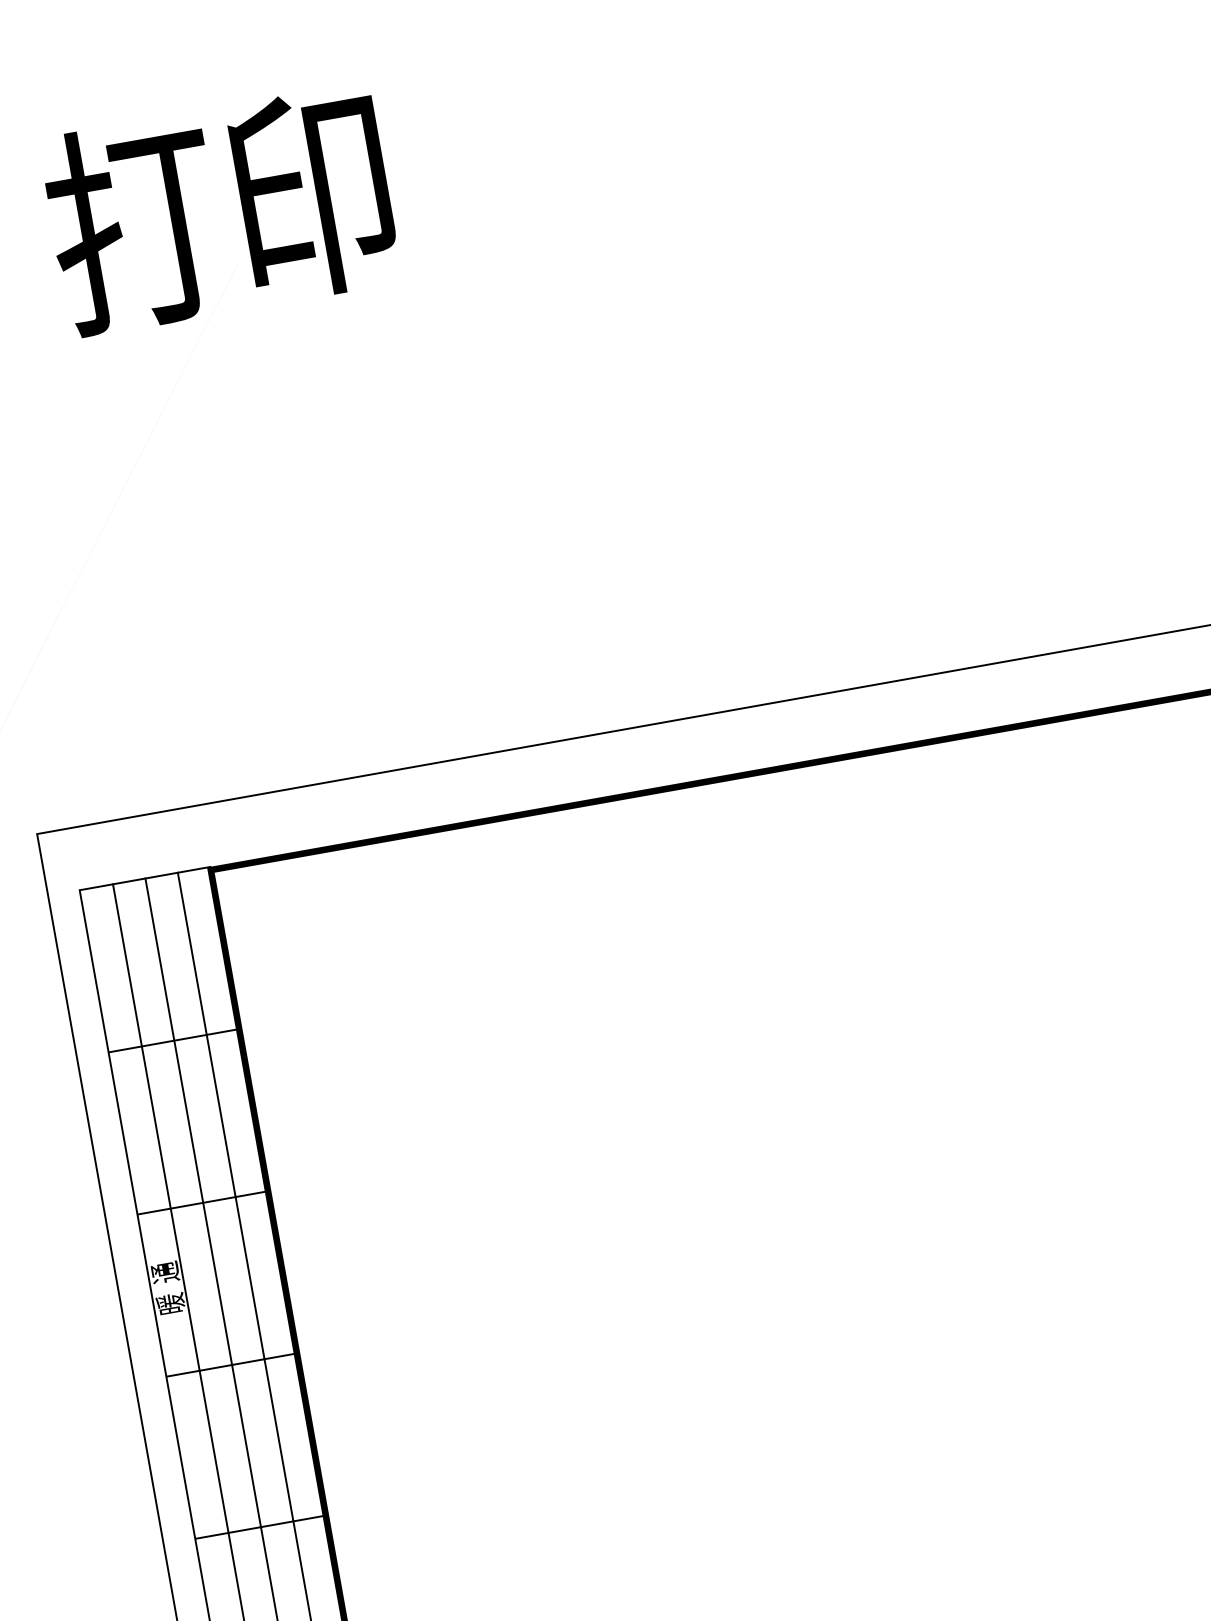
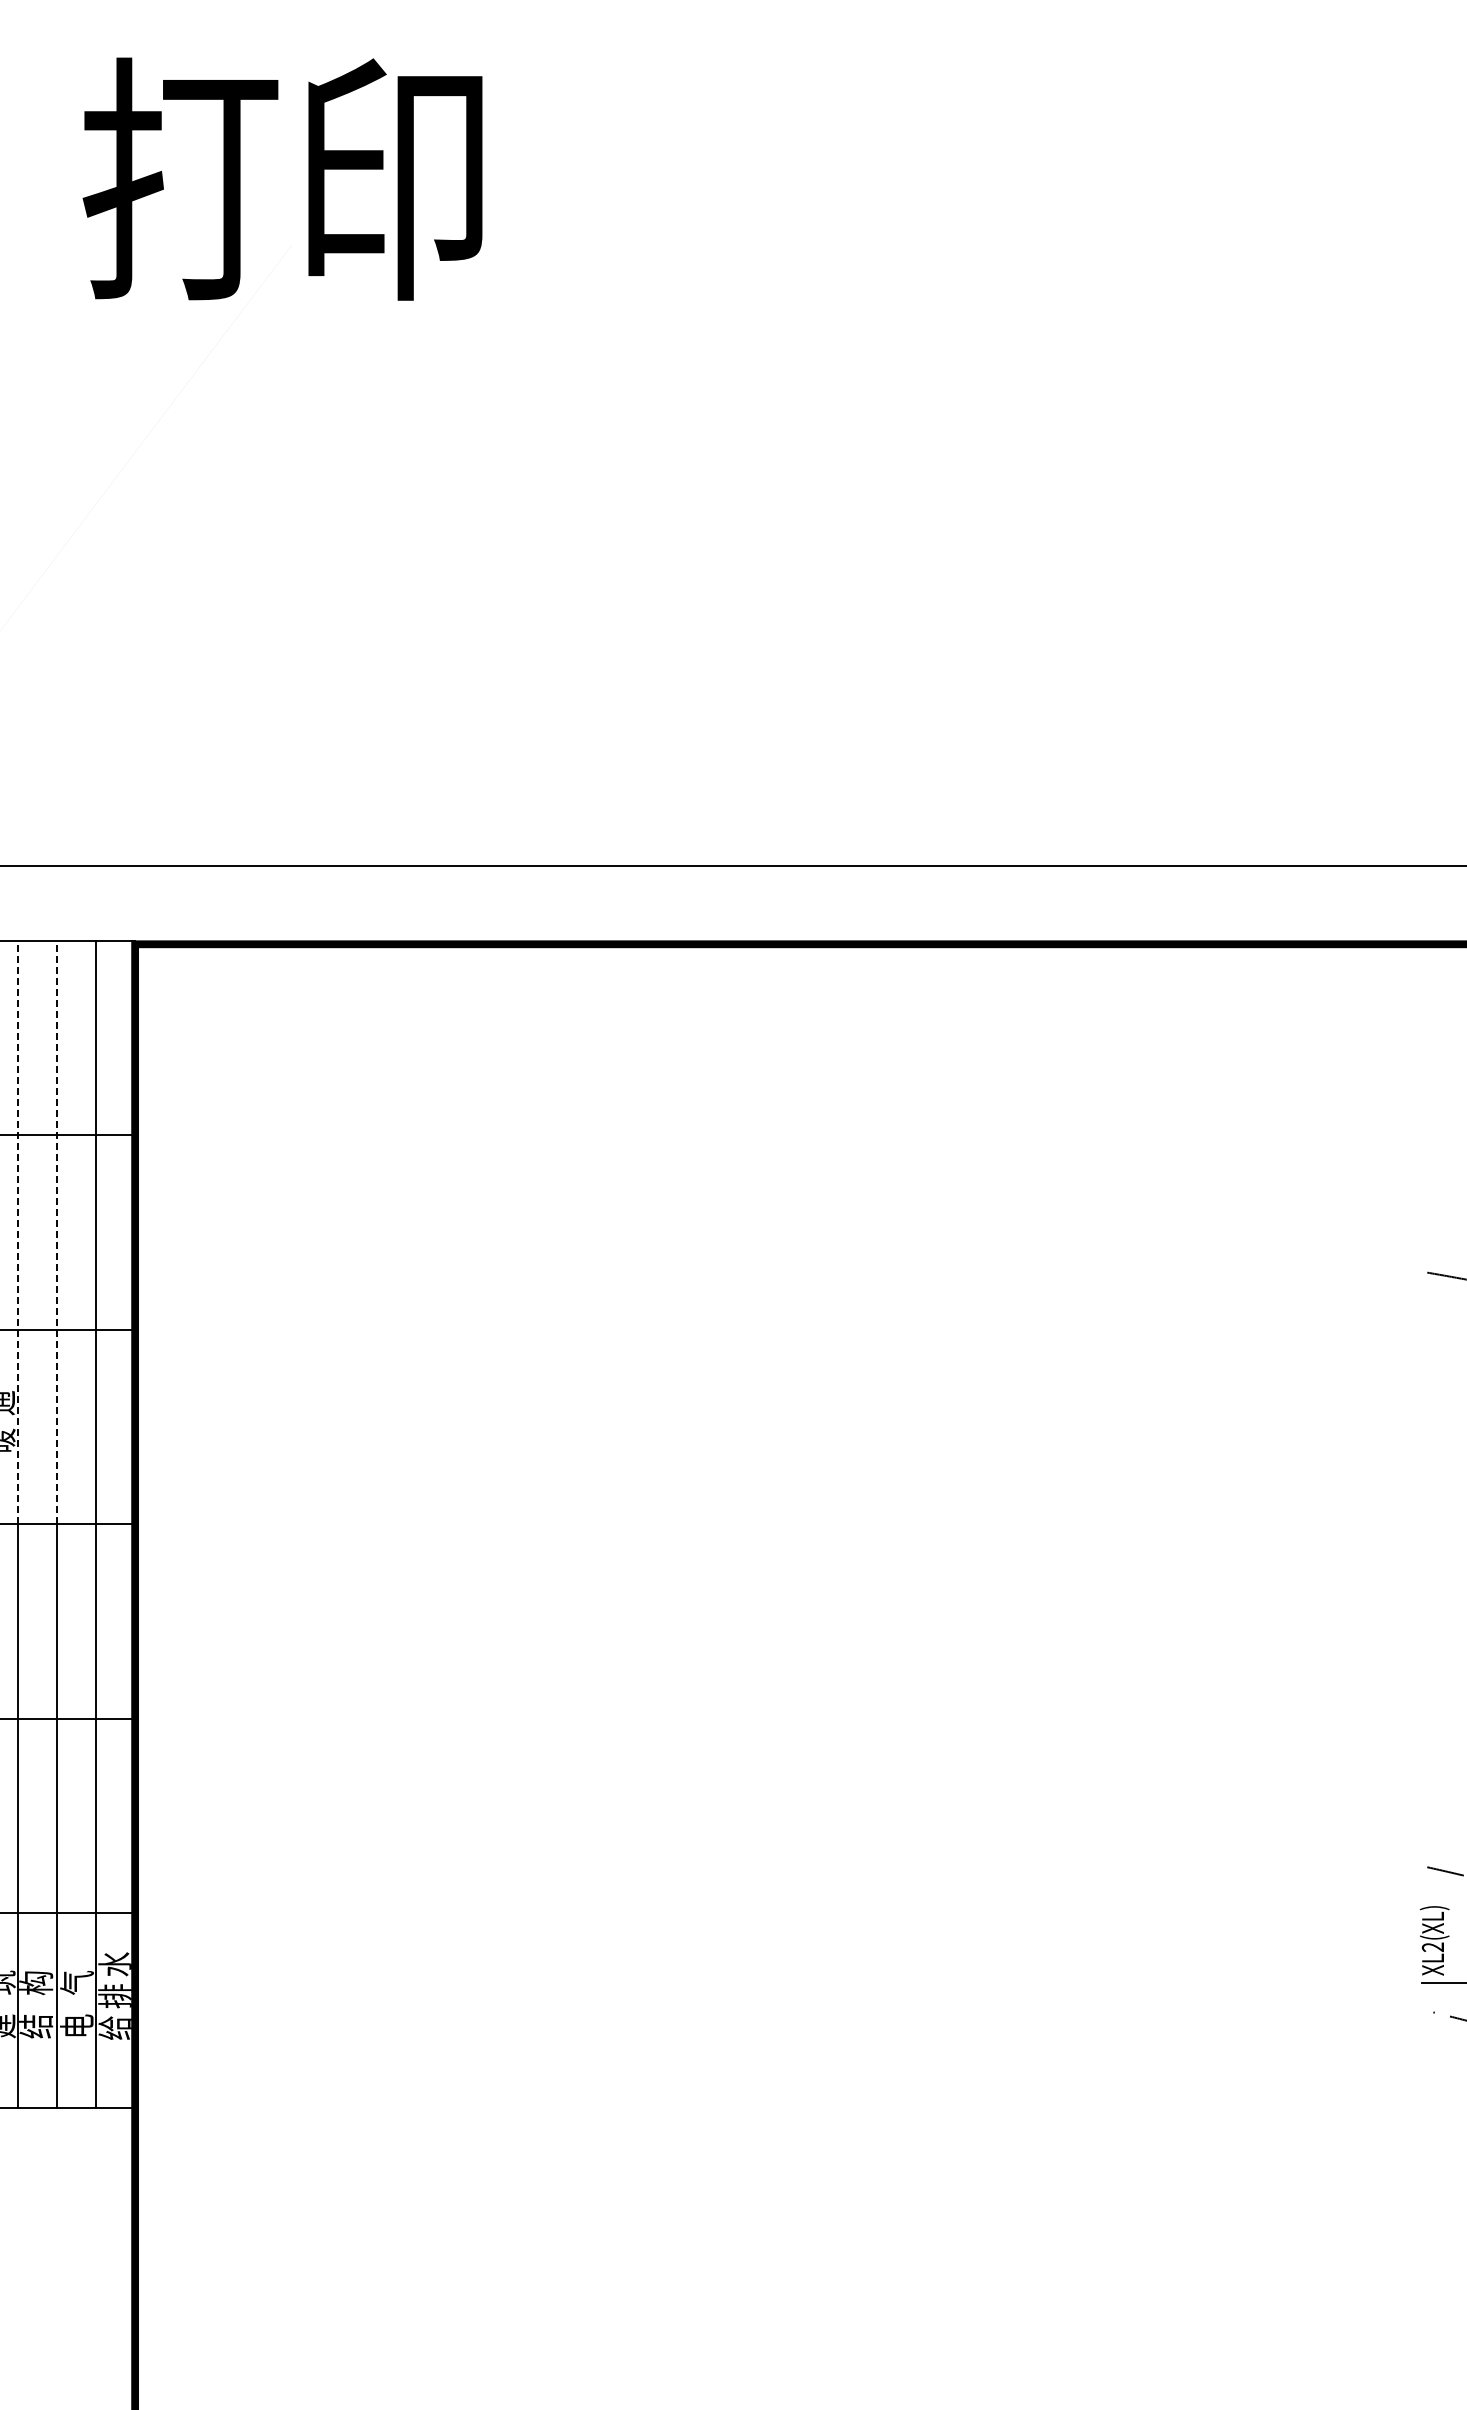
line: (188, 1121) -> (57, 1232), solid -> dashed
line: (156, 1127) -> (18, 1232), solid -> dashed

